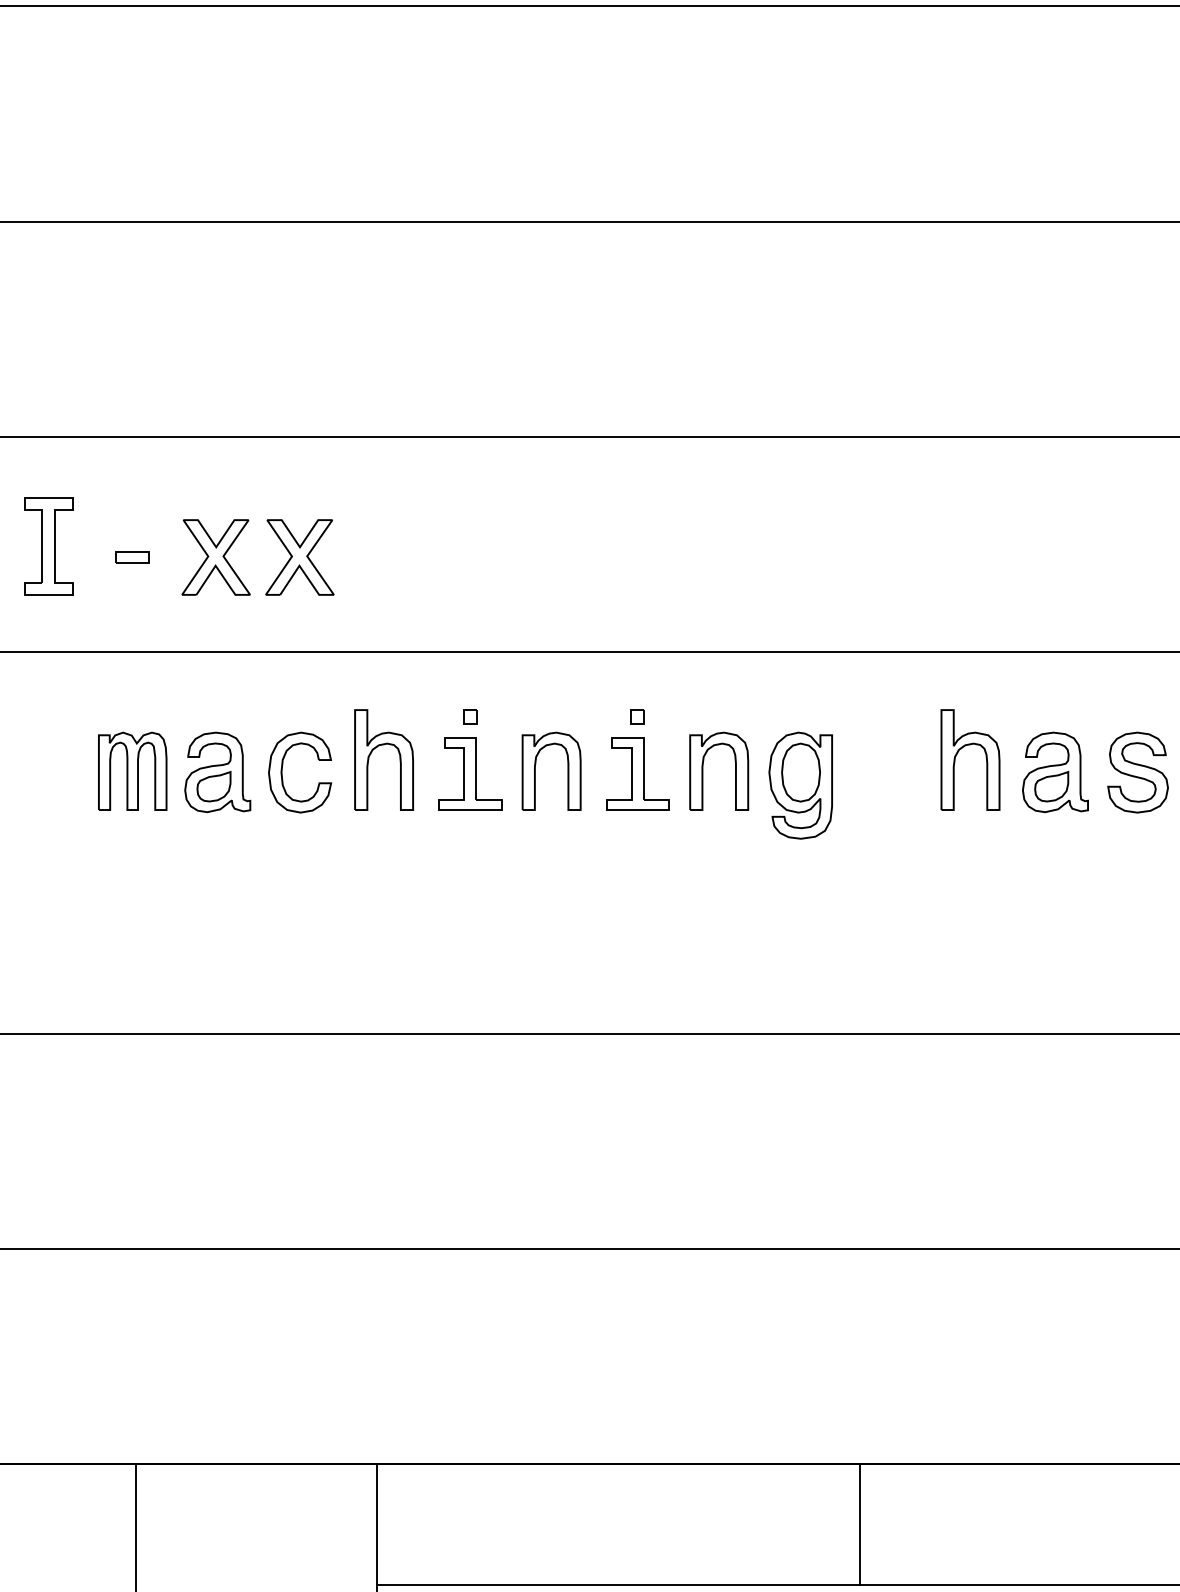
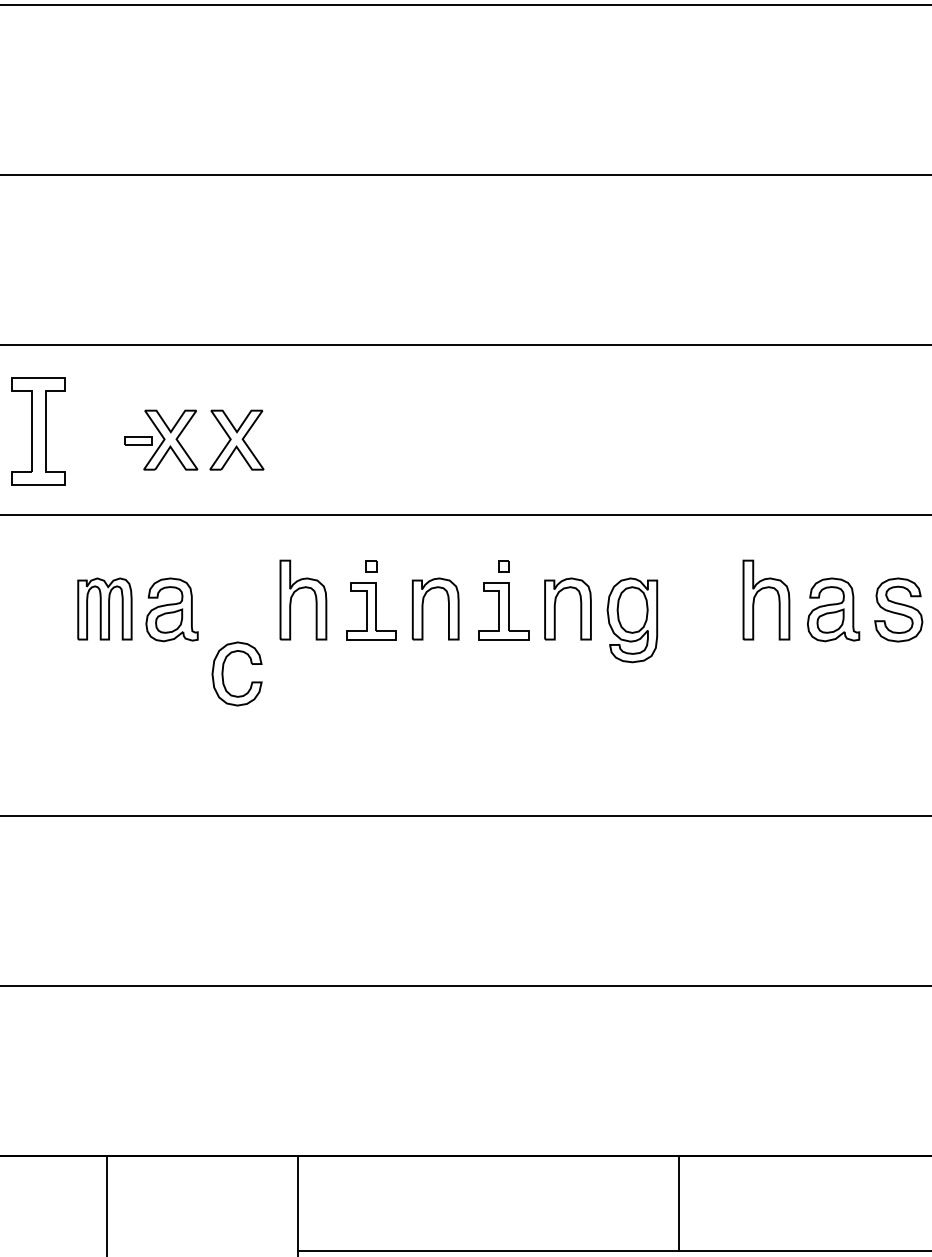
part: (48, 546) -> (38, 431), size x1.4
part: (132, 557) -> (138, 440), moved
part: (282, 772) -> (223, 673), moved

